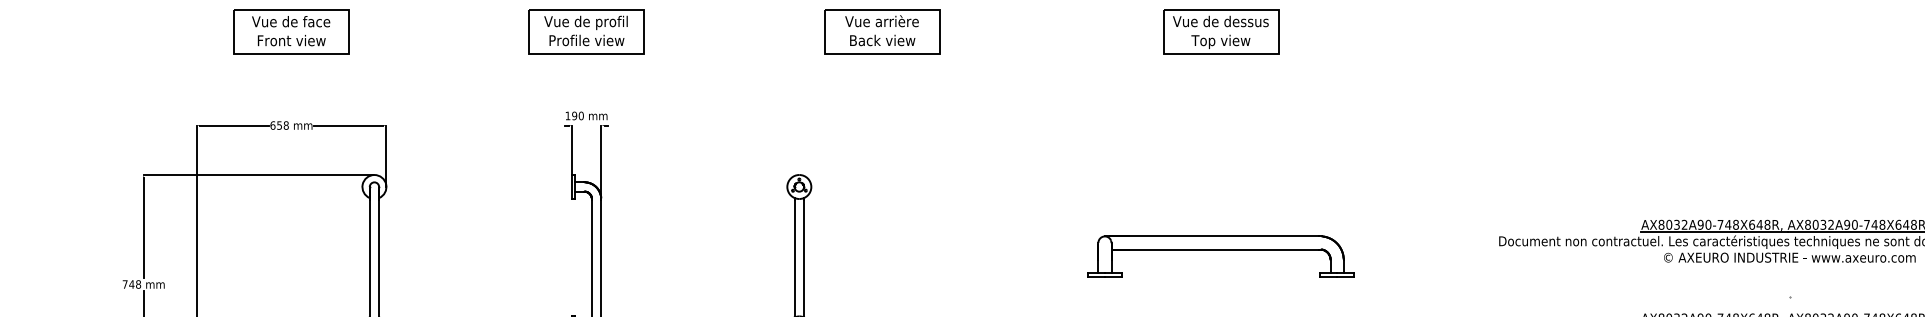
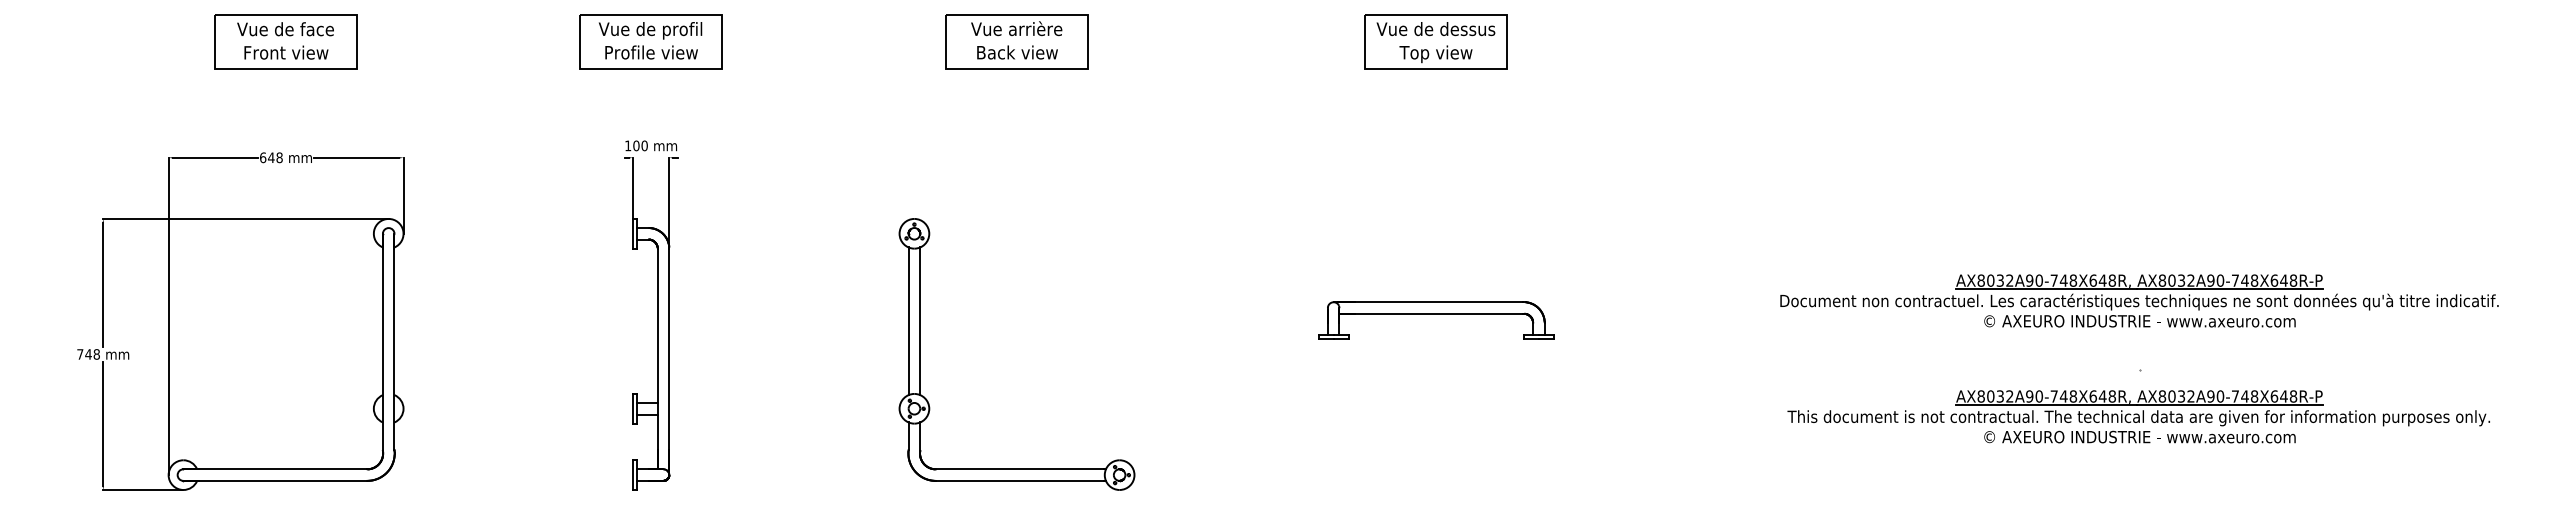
text: (574, 116) -> (636, 146), 190 -> 100
text: (279, 125) -> (271, 157), 658 -> 648
part: (1221, 257) -> (1436, 320), size x0.71

